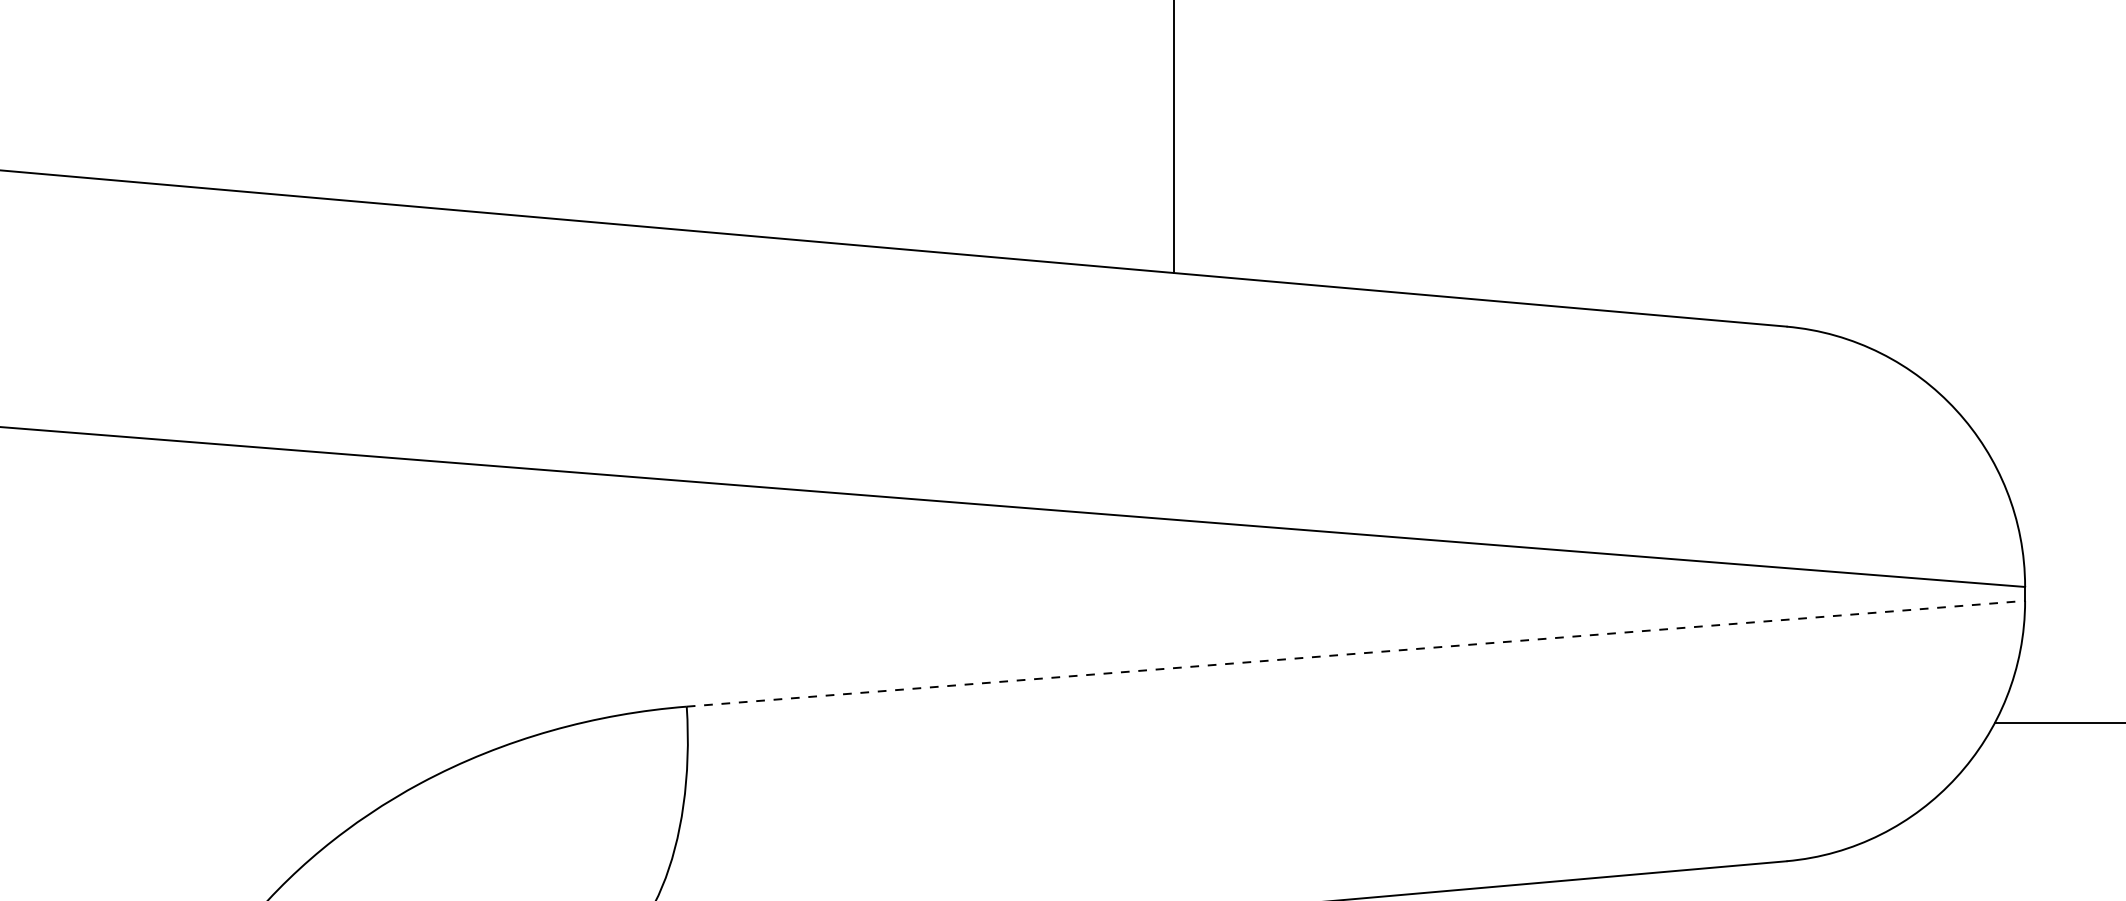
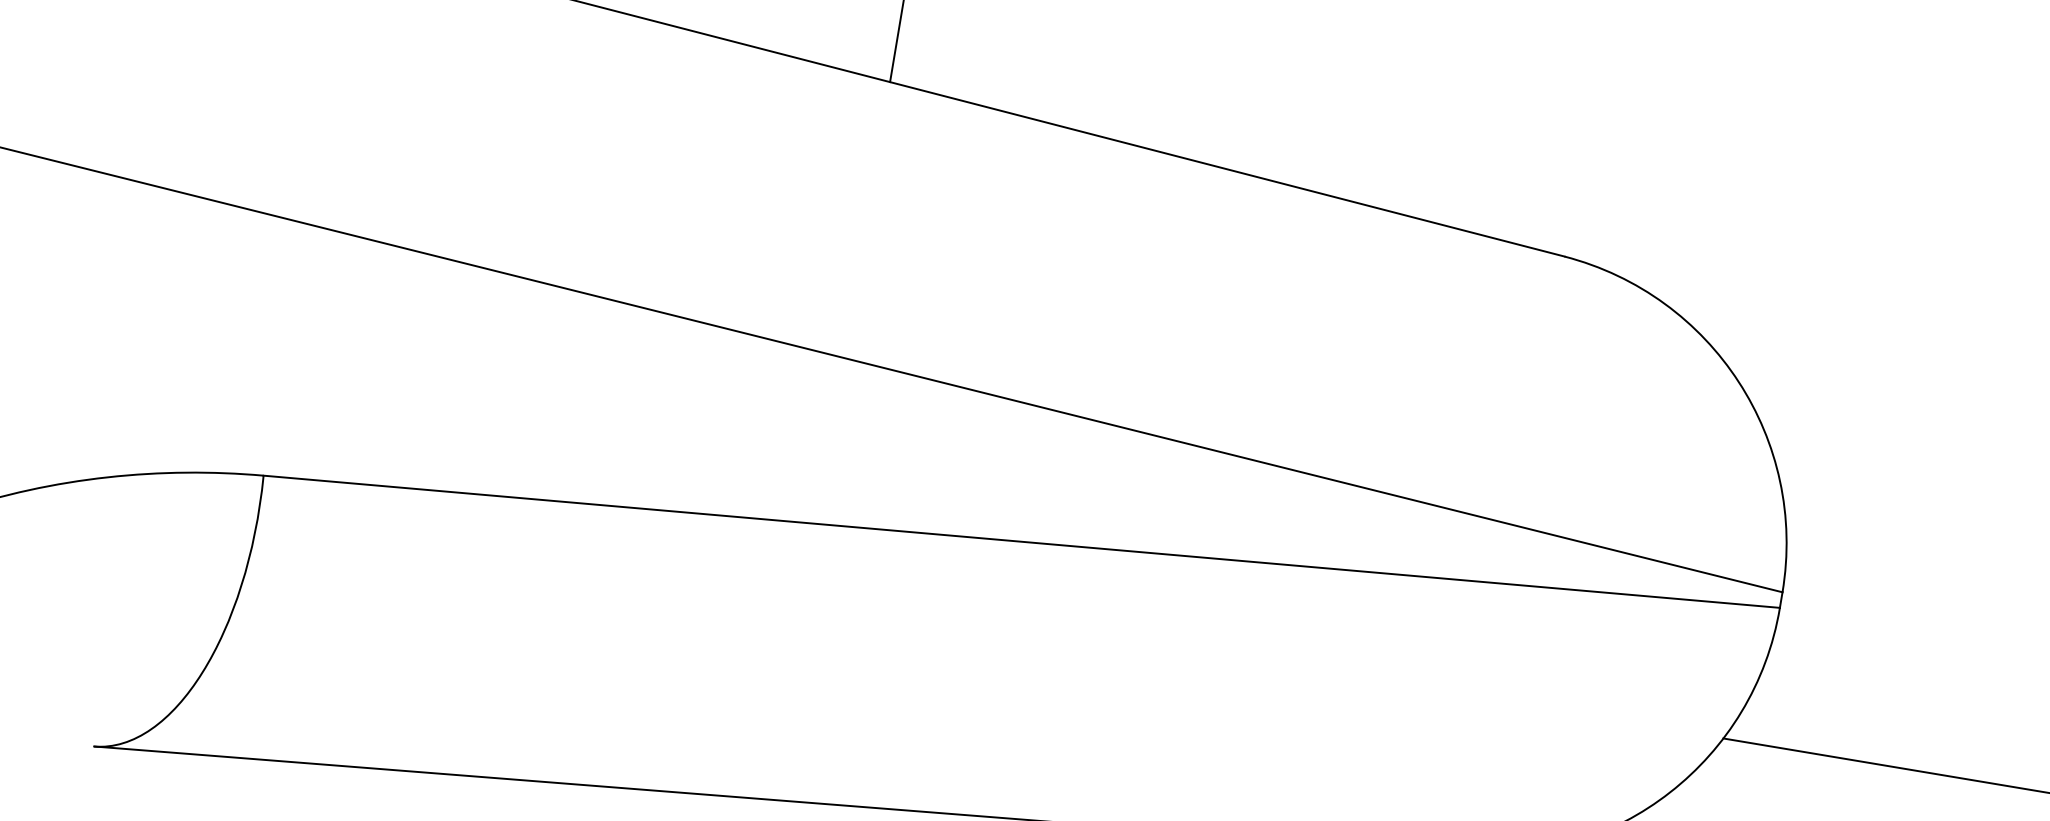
line: (1356, 653) -> (1022, 541), dashed -> solid

